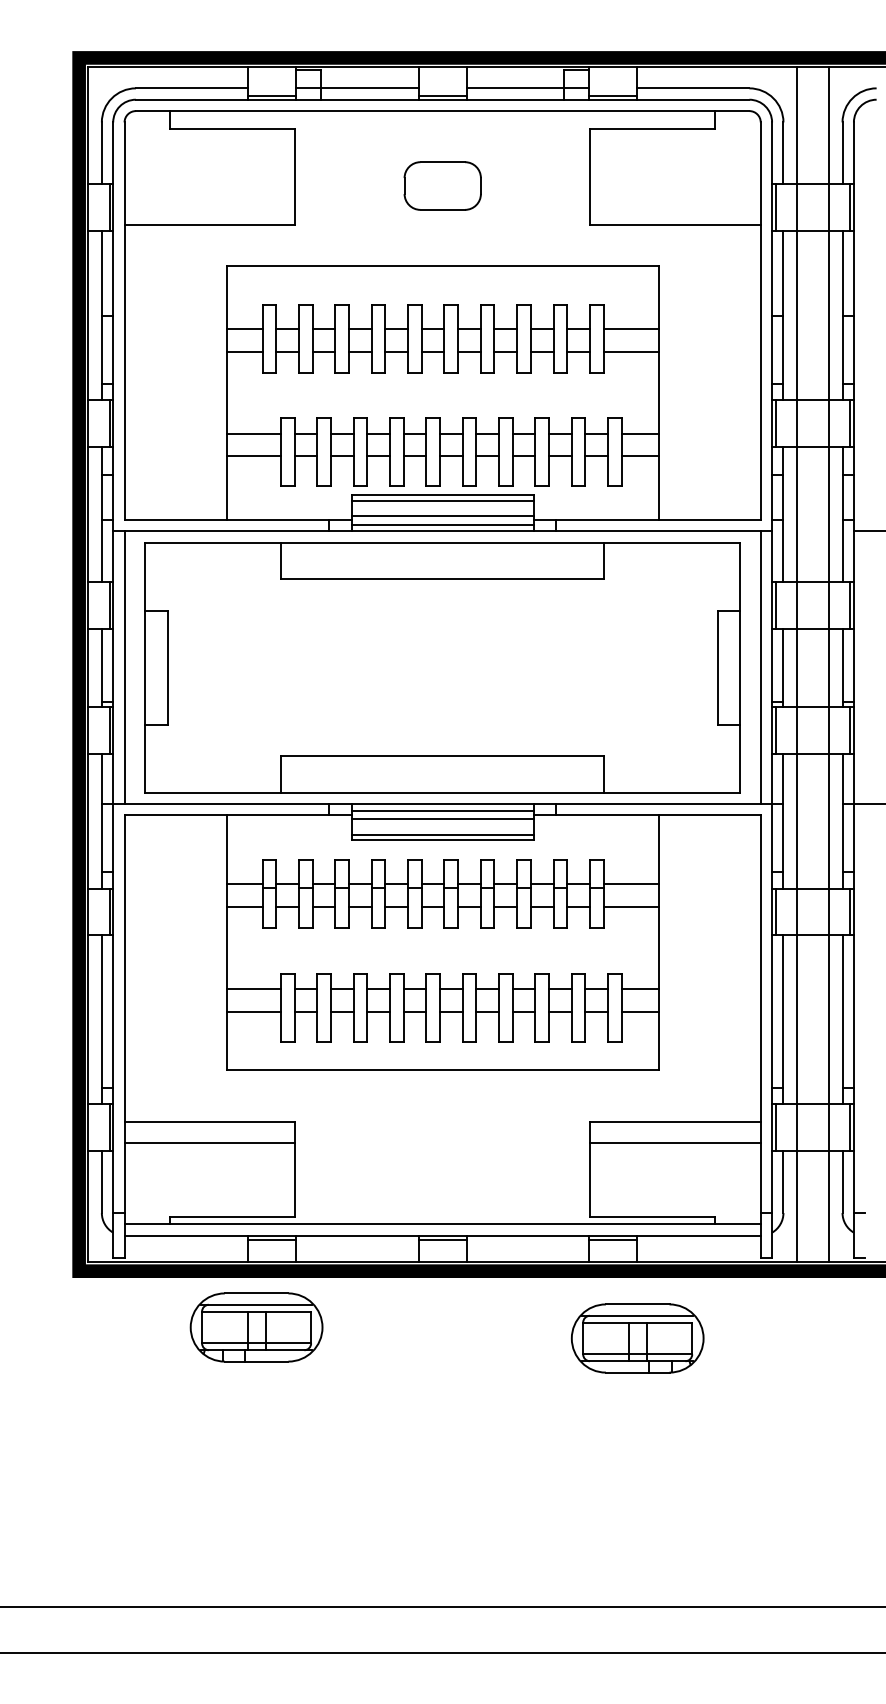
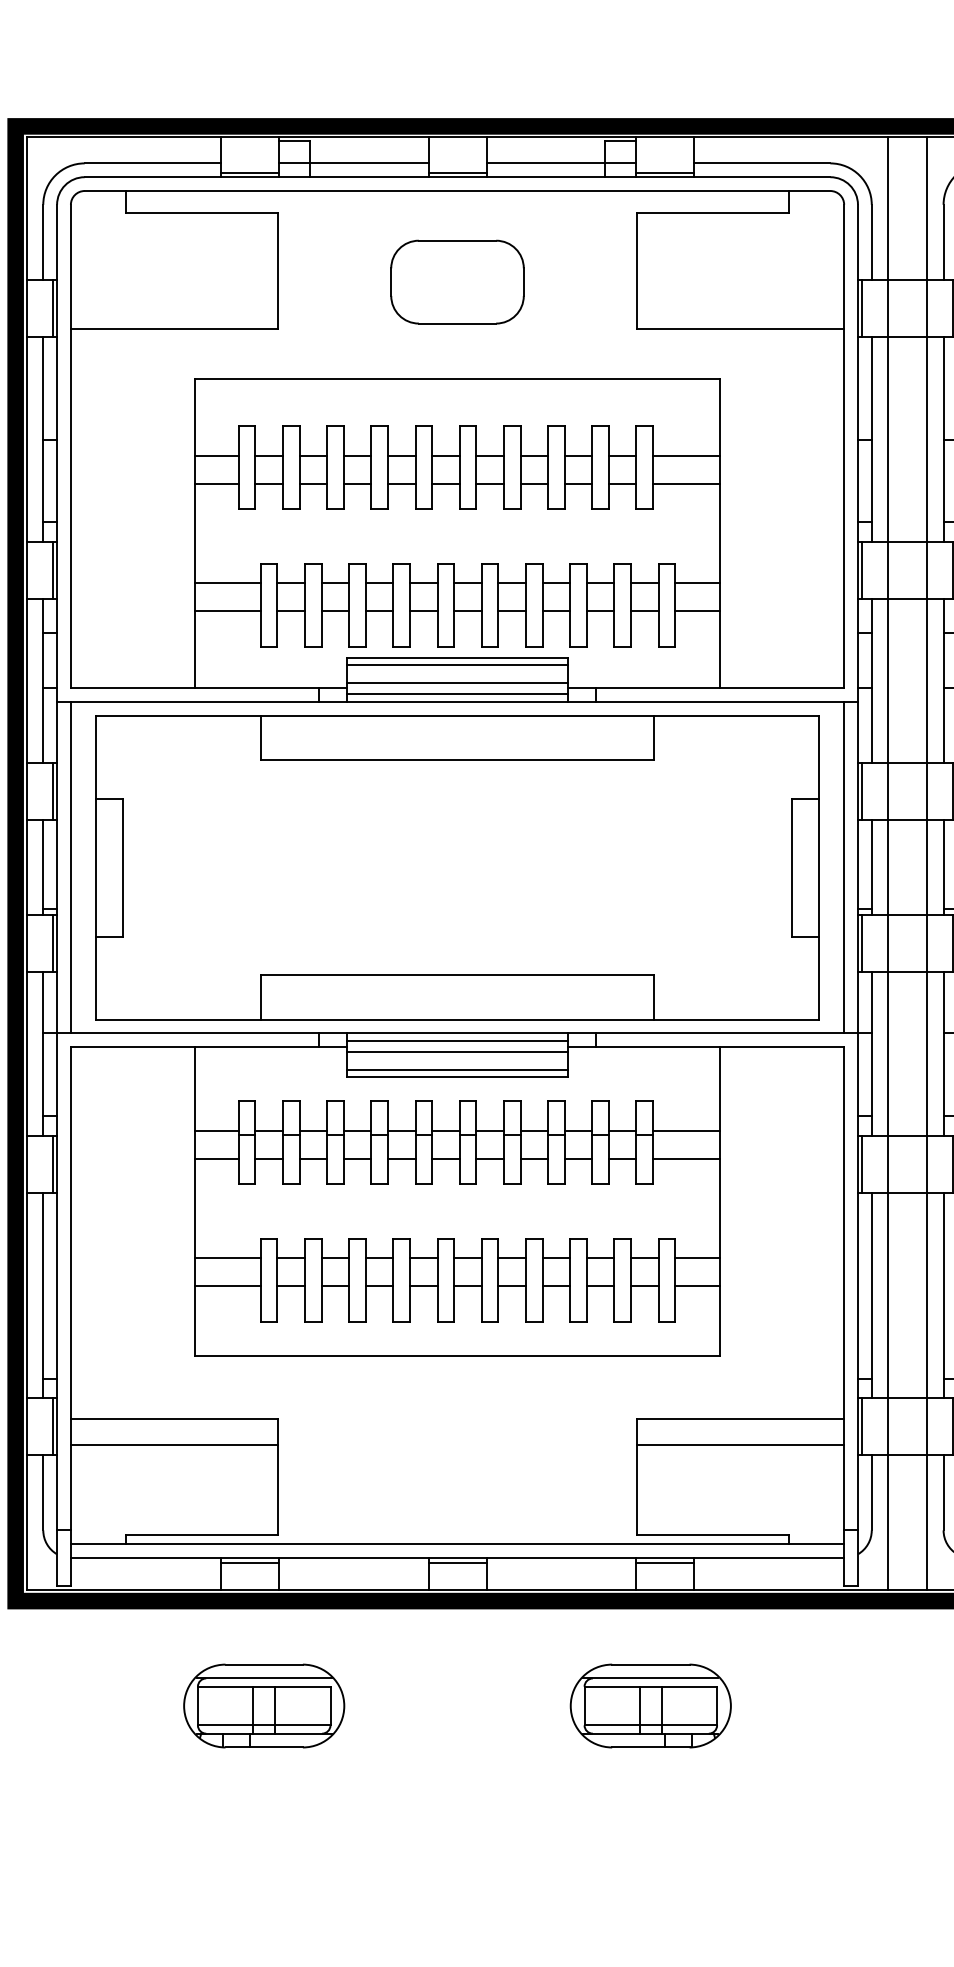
part: (442, 185) -> (457, 281), size x1.43
part: (256, 1327) -> (264, 1706), moved
part: (637, 1338) -> (650, 1706), moved

